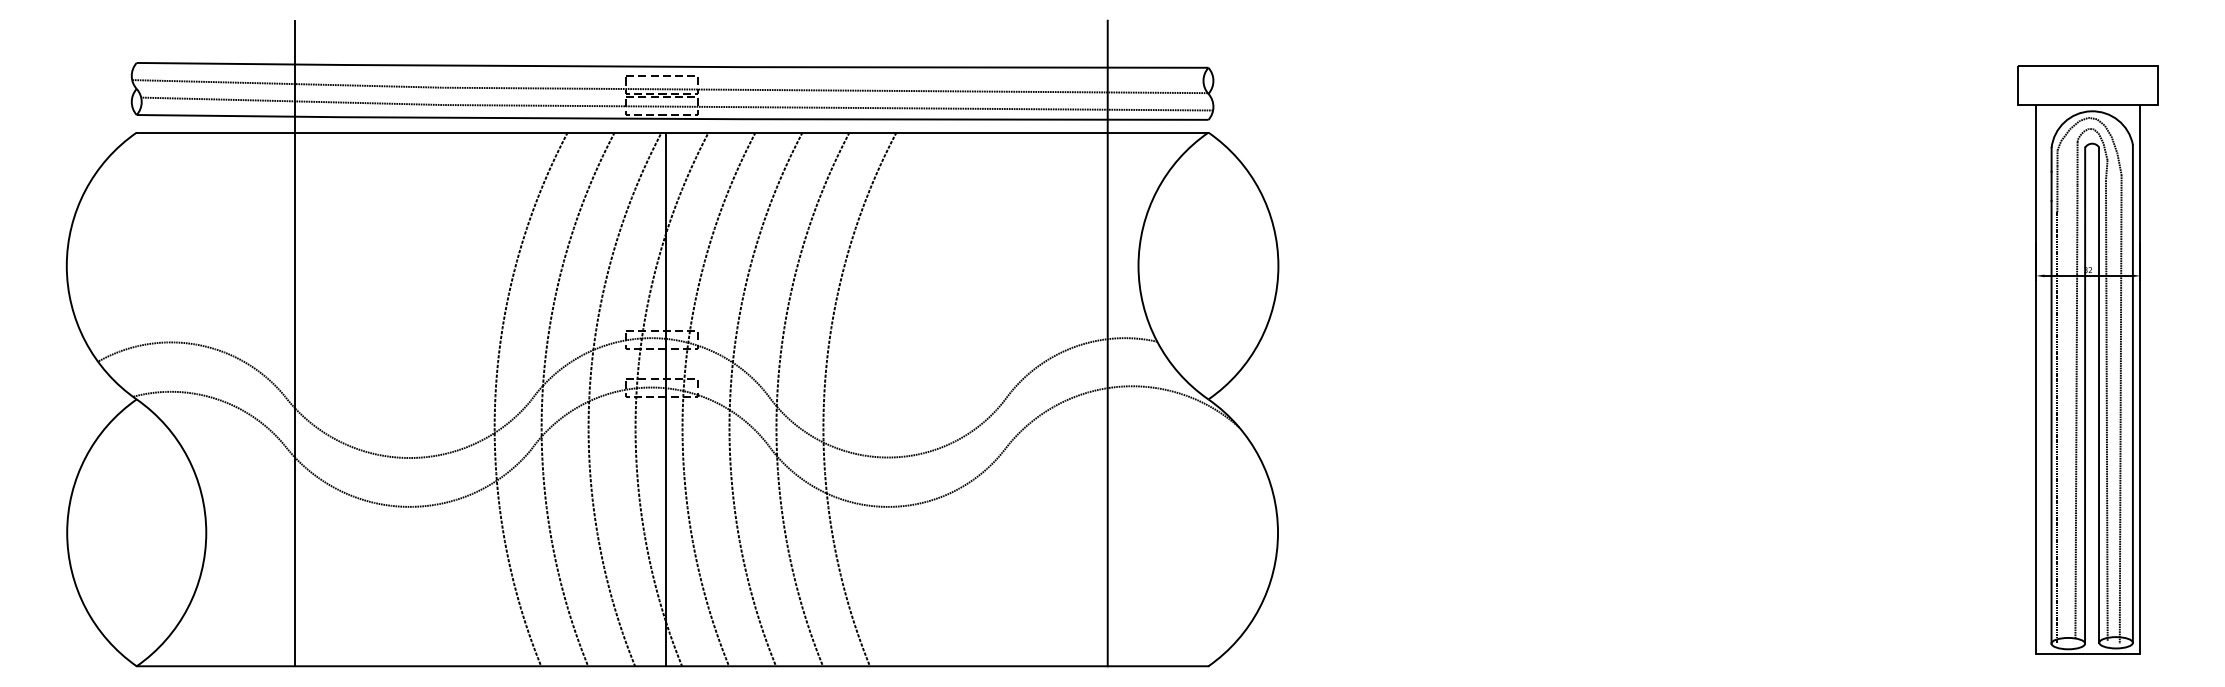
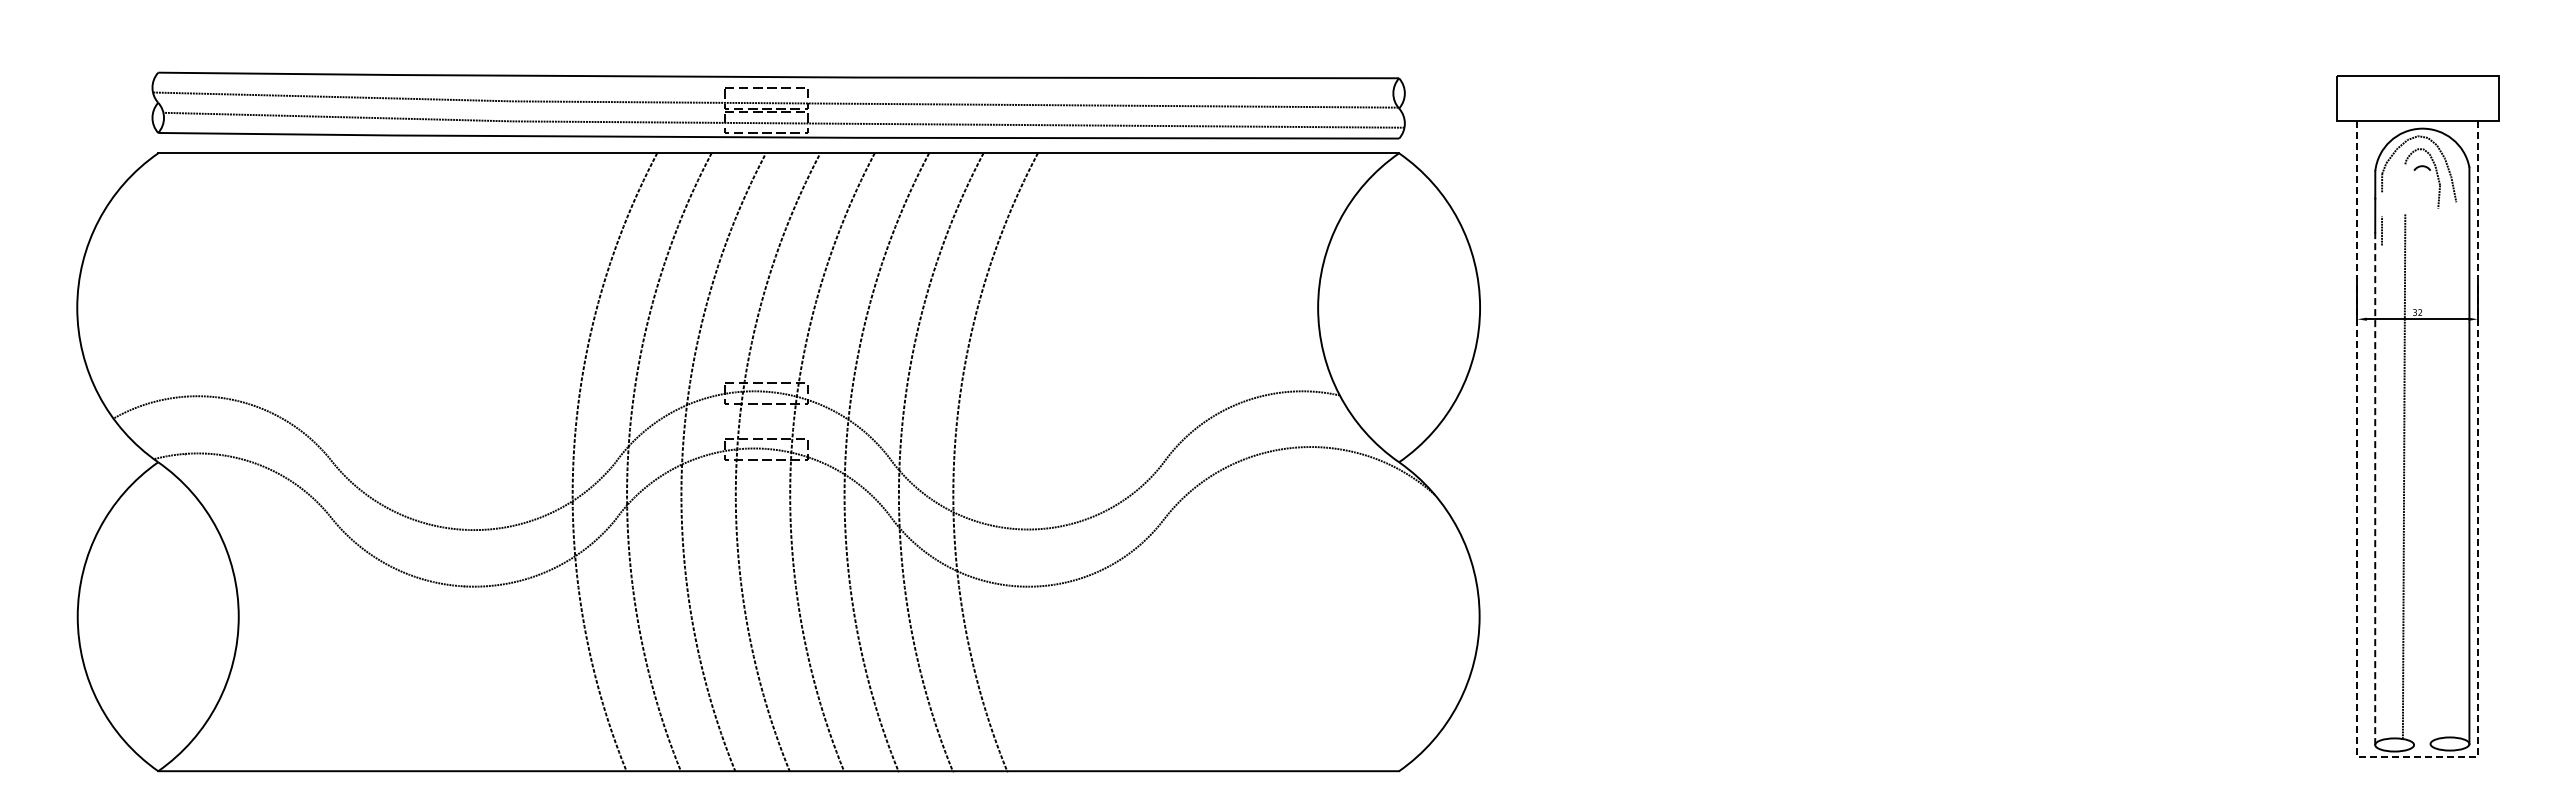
line: (2077, 163) -> (2405, 189), removed
line: (2057, 176) -> (2382, 204), removed
line: (294, 343) -> (340, 397), removed
line: (1107, 343) -> (1282, 397), removed
line: (2084, 395) -> (2413, 457), removed
line: (2099, 395) -> (2430, 457), removed
line: (666, 399) -> (771, 462), removed
line: (2120, 409) -> (2455, 473), removed
line: (2107, 410) -> (2439, 475), removed
line: (2051, 422) -> (2375, 488), solid -> dashed
line: (2056, 427) -> (2381, 494), removed
line: (2088, 654) -> (2417, 757), solid -> dashed

